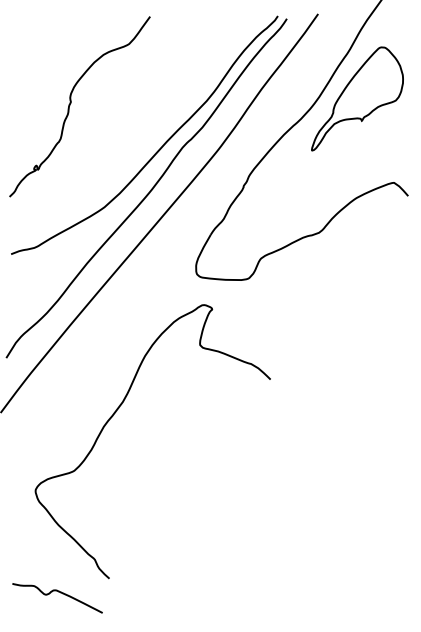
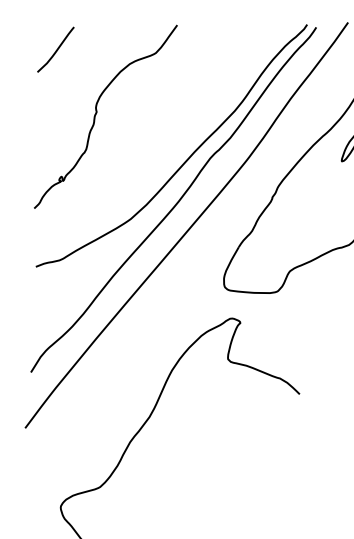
curve: (31, 40) -> (56, 49), added

